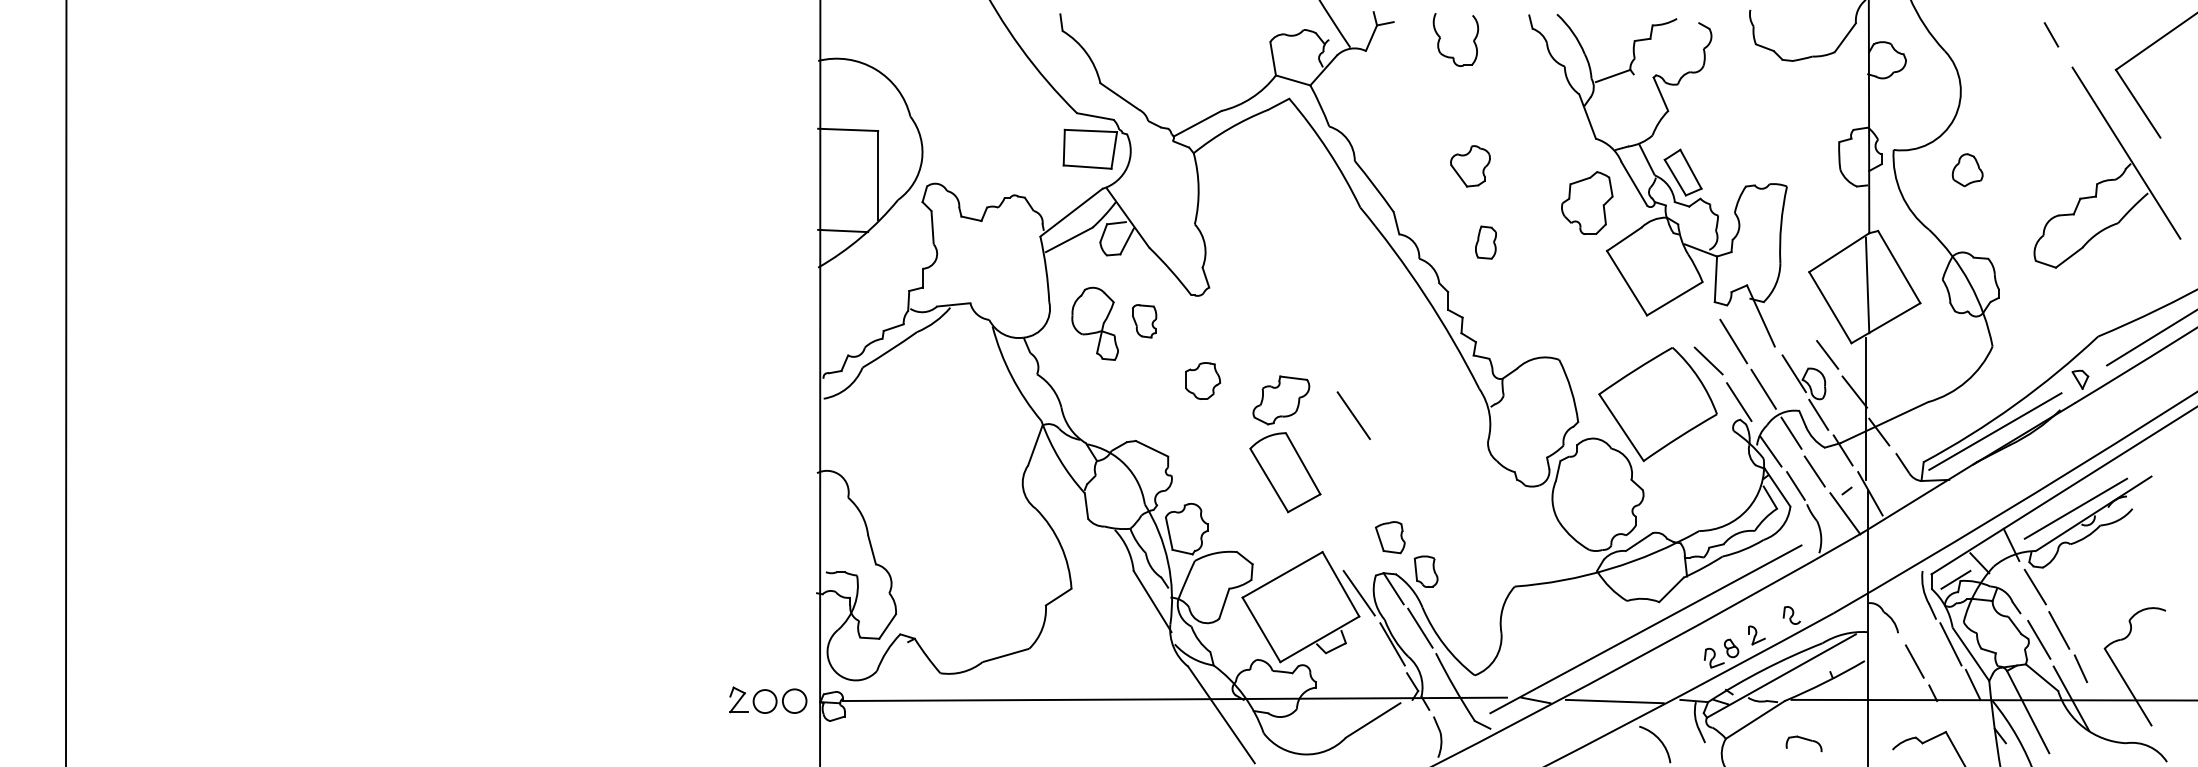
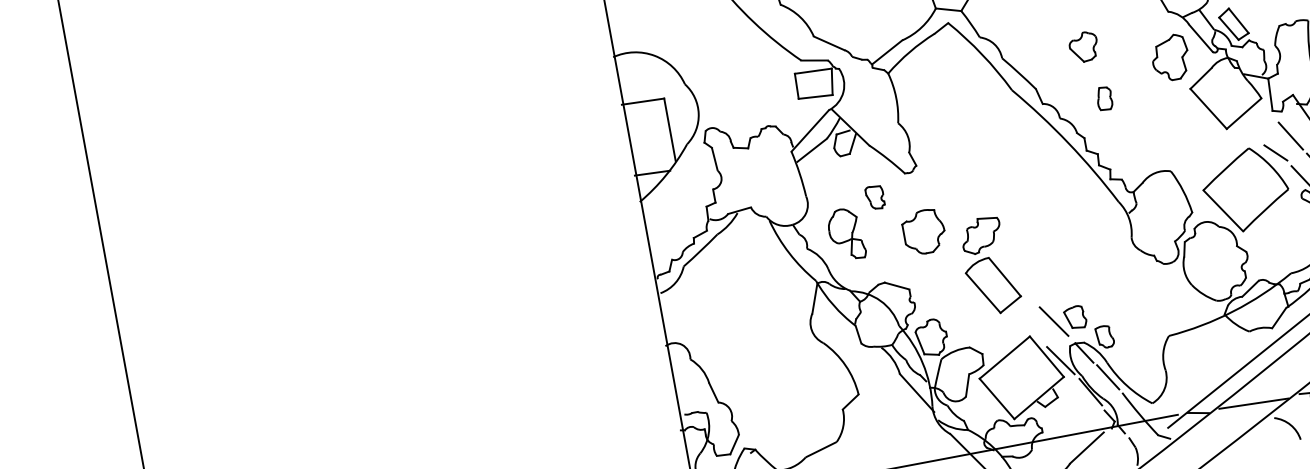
part: (1094, 323) -> (845, 234), moved
part: (1202, 380) -> (923, 231), size x1.67
line: (1353, 415) -> (1053, 321), moved

